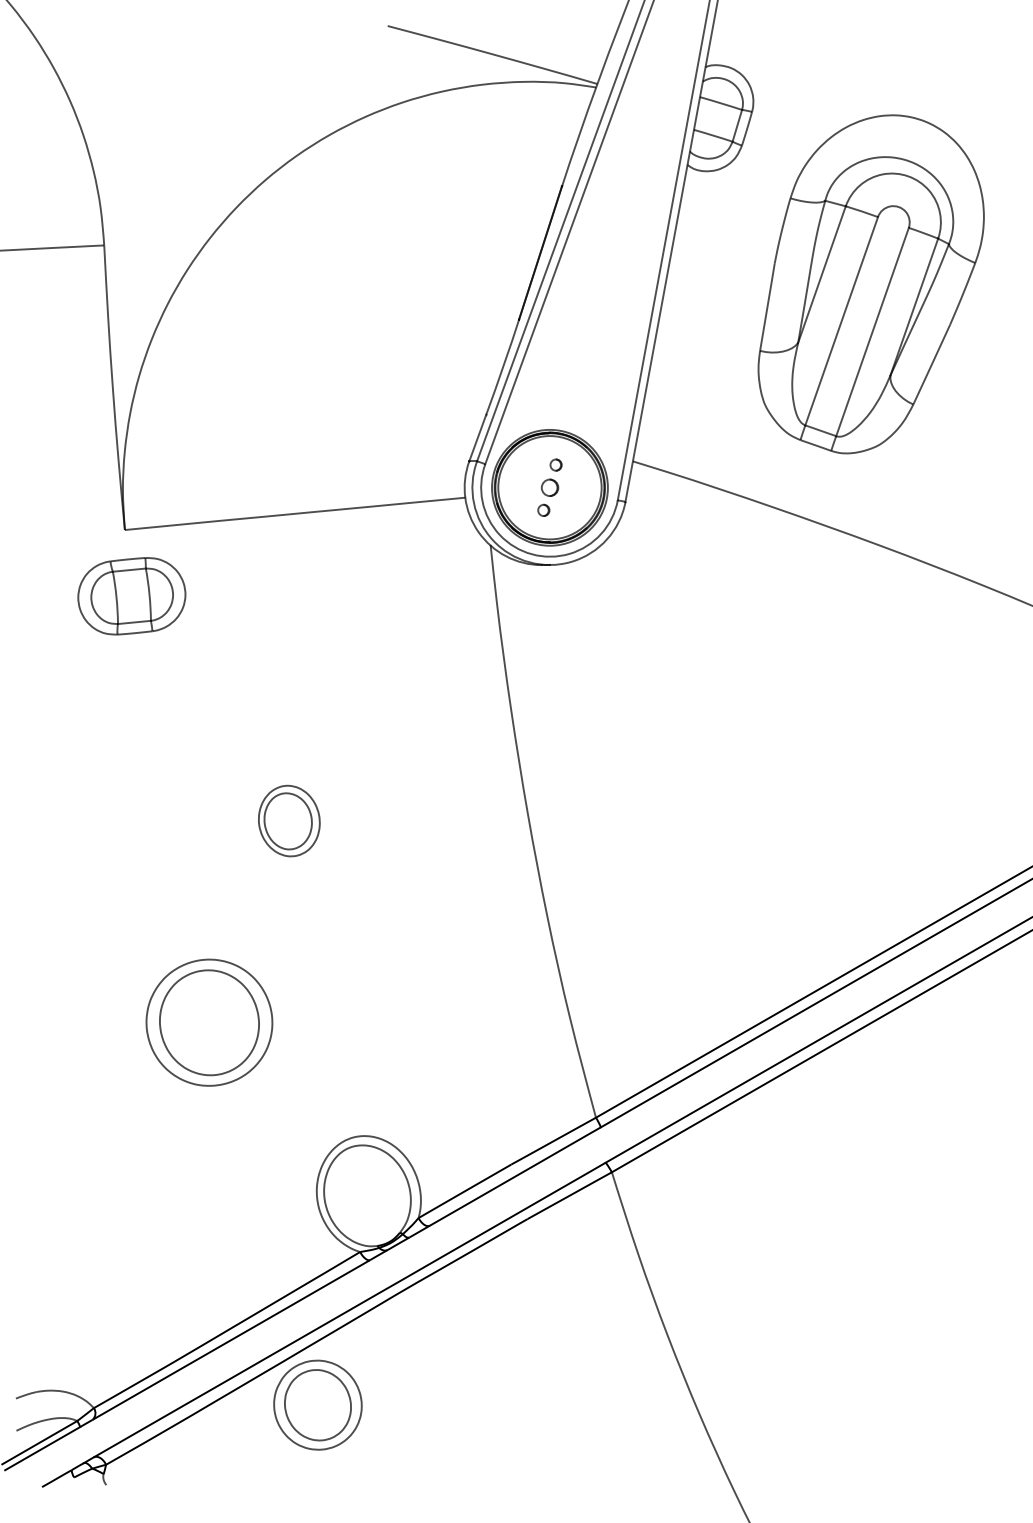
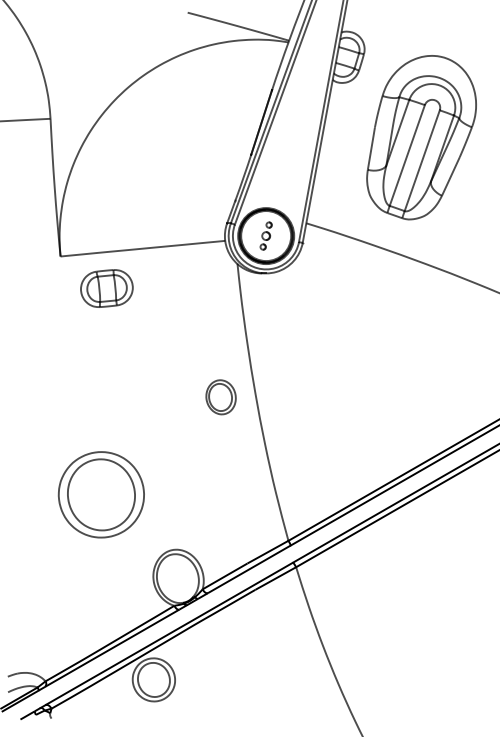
part: (131, 596) -> (106, 288), moved
part: (288, 821) -> (220, 397), moved
part: (209, 1021) -> (101, 494), size x1.4

